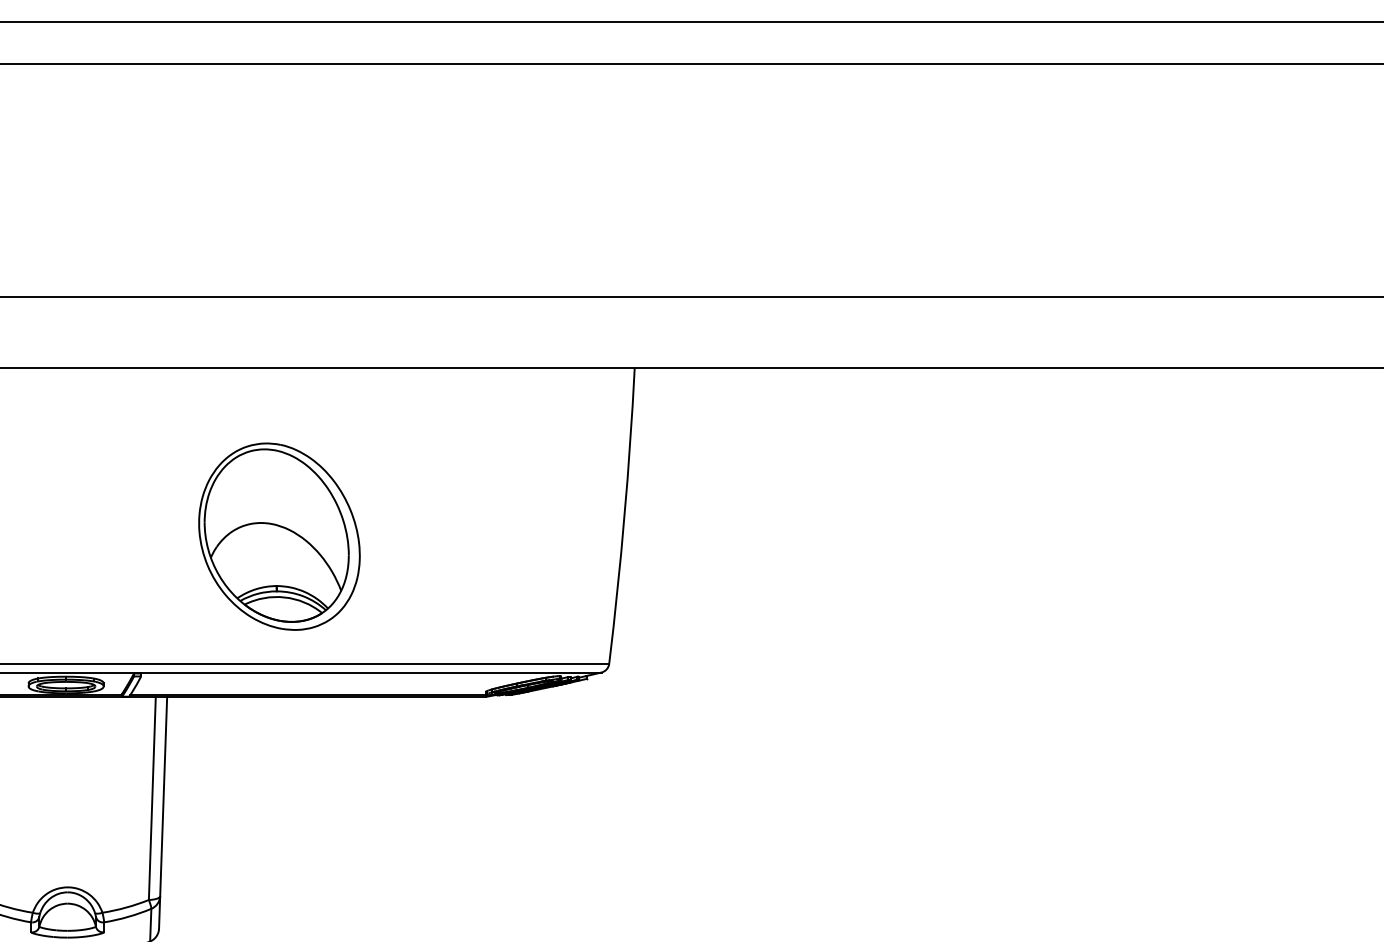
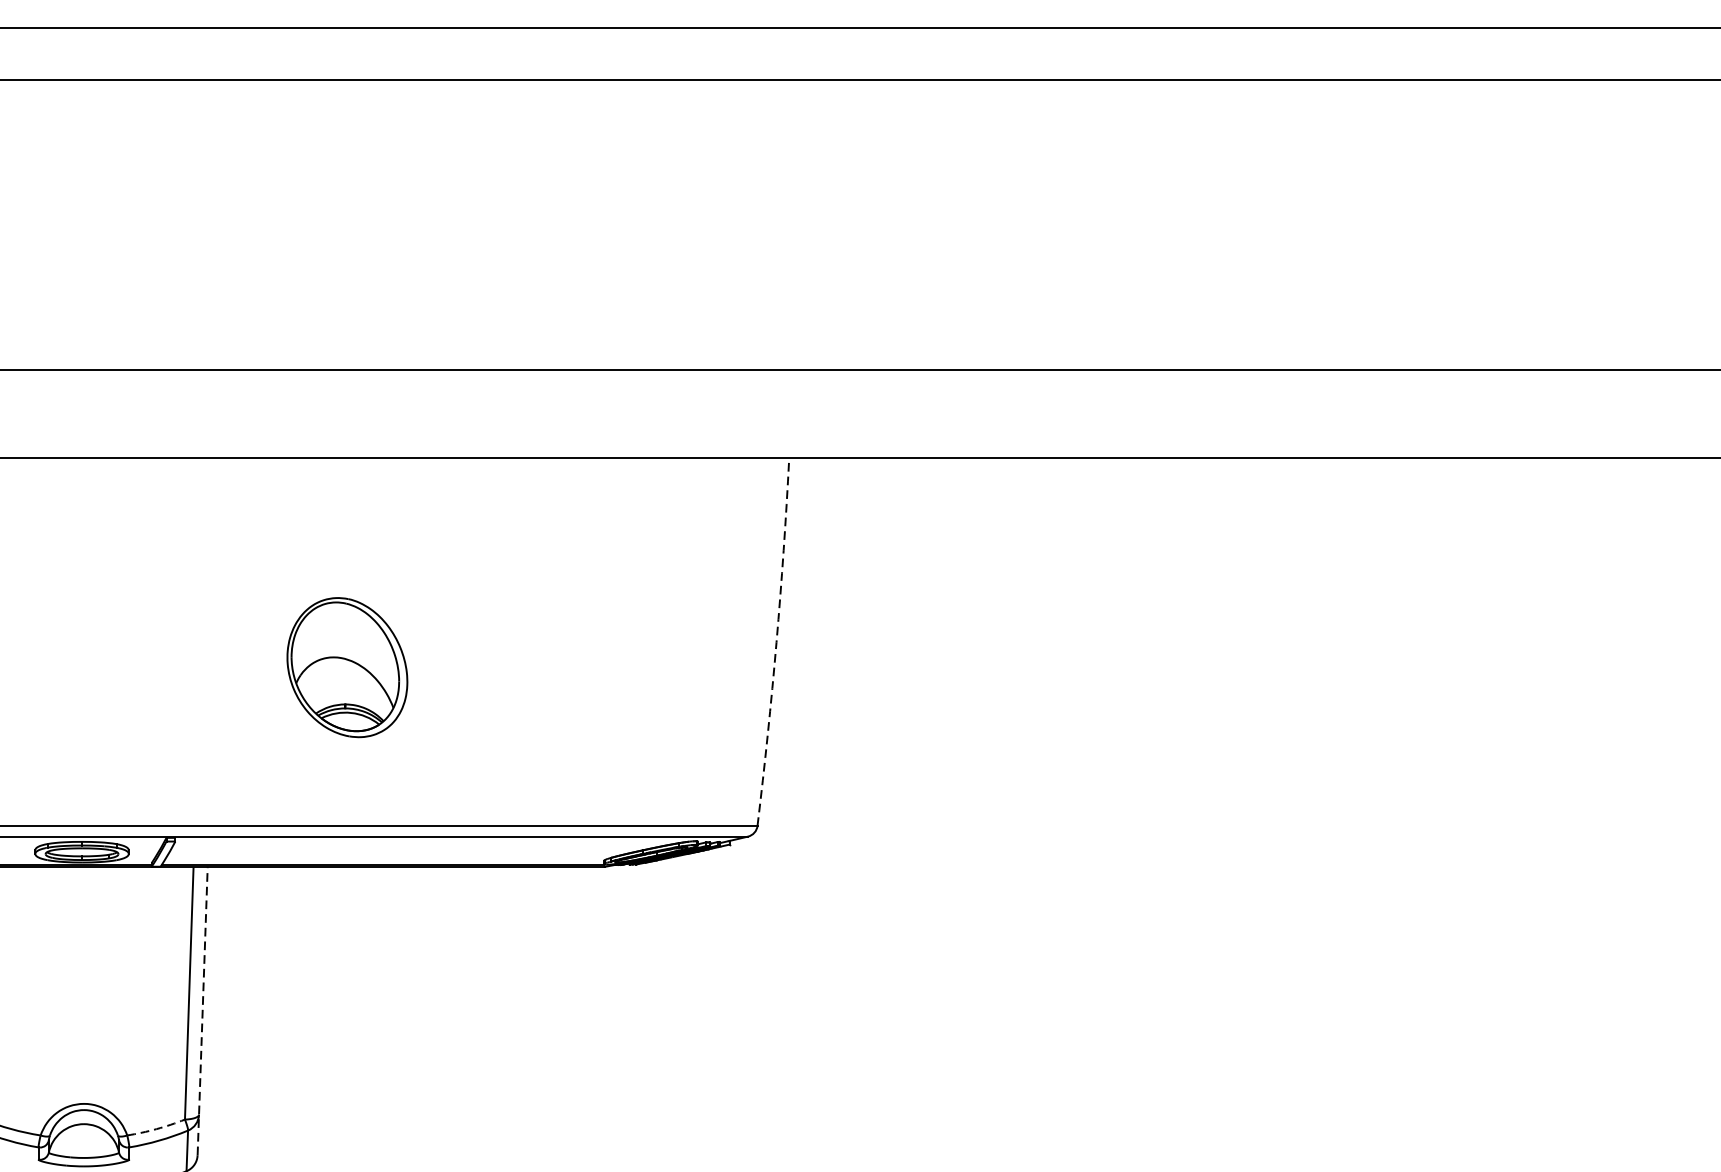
arc: (624, 516) -> (776, 642), solid -> dashed
part: (279, 536) -> (347, 667), size x0.6
line: (163, 812) -> (203, 1010), solid -> dashed
arc: (126, 907) -> (157, 1128), solid -> dashed

